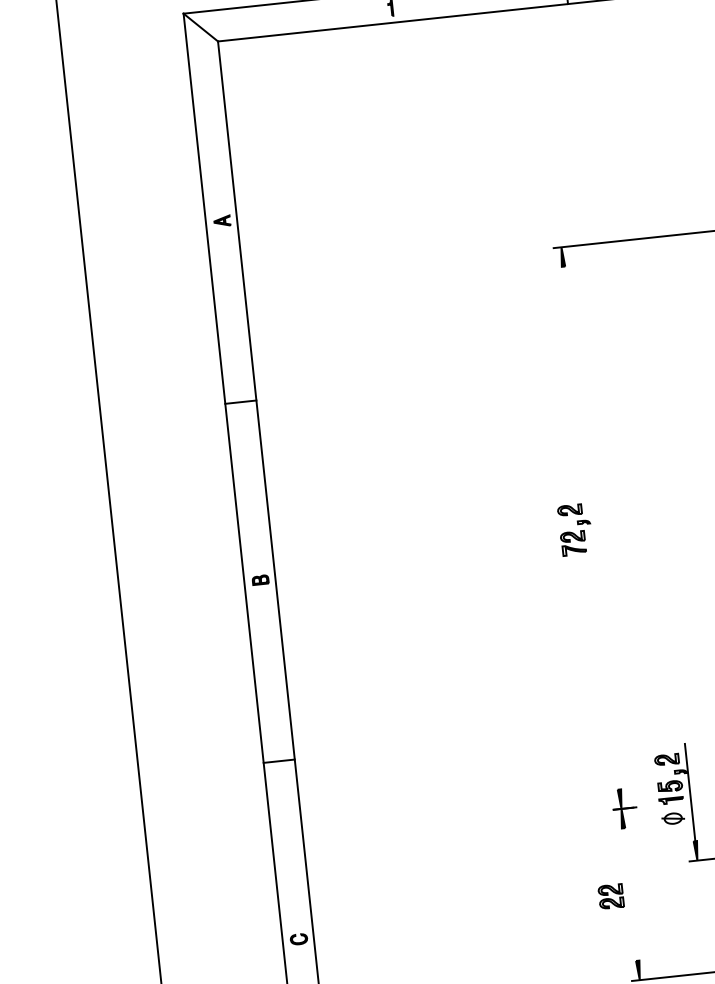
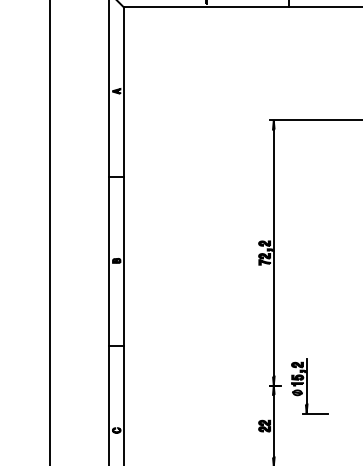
line: (590, 526) -> (273, 252), added
line: (629, 893) -> (273, 425), added

